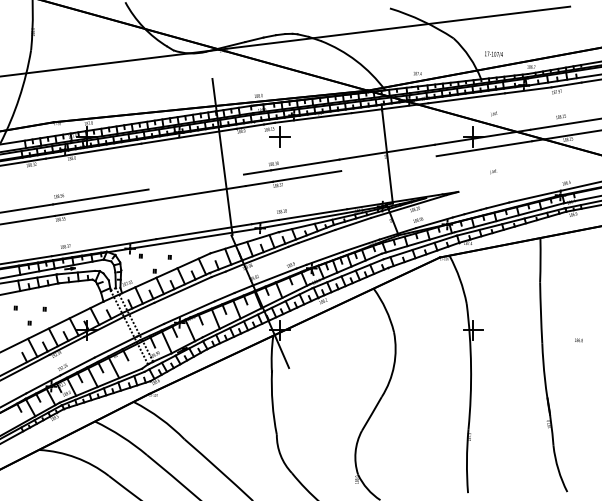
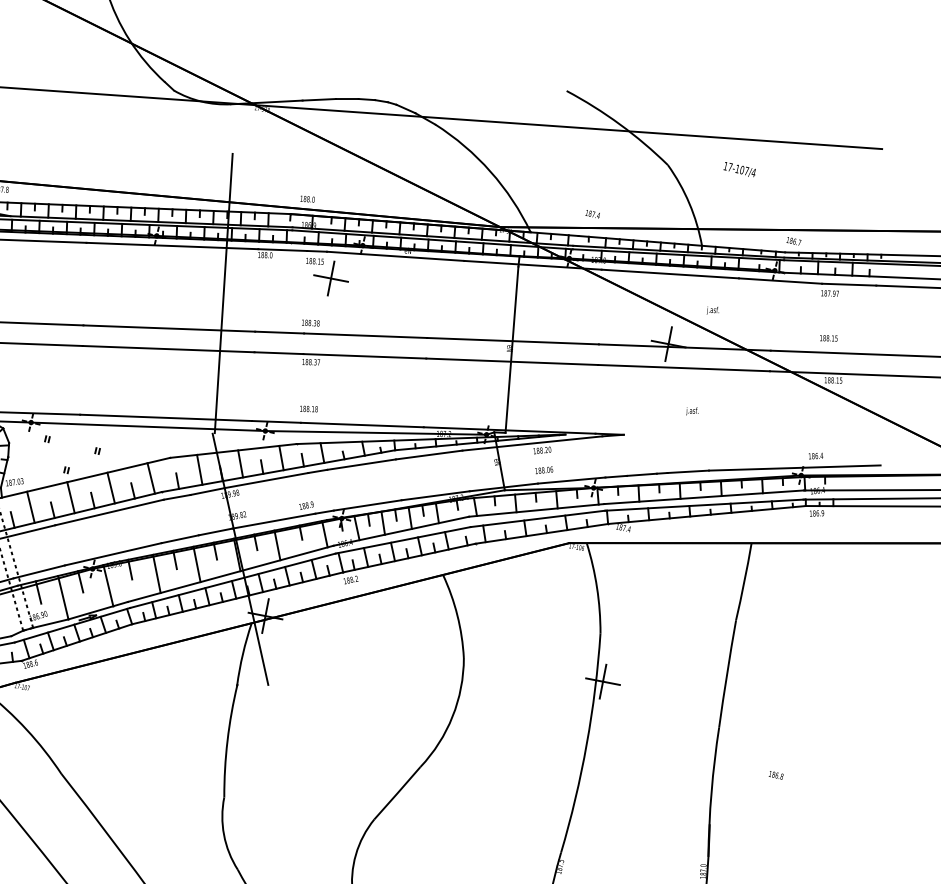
text: (493, 54) -> (739, 169), moved
line: (388, 163) -> (511, 361), added
line: (195, 181) -> (168, 327), added
text: (578, 340) -> (775, 775), moved

